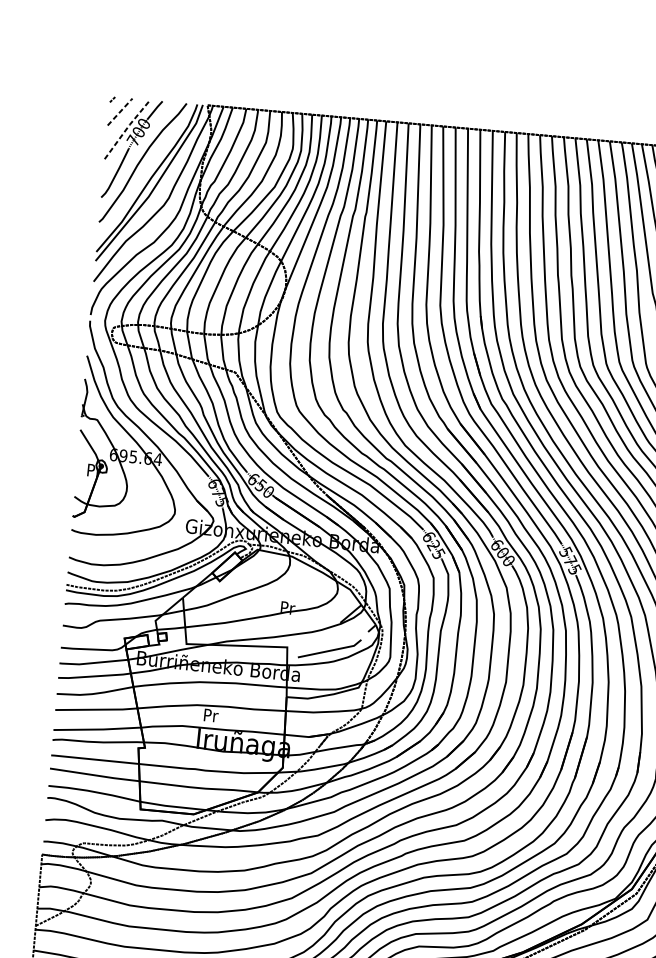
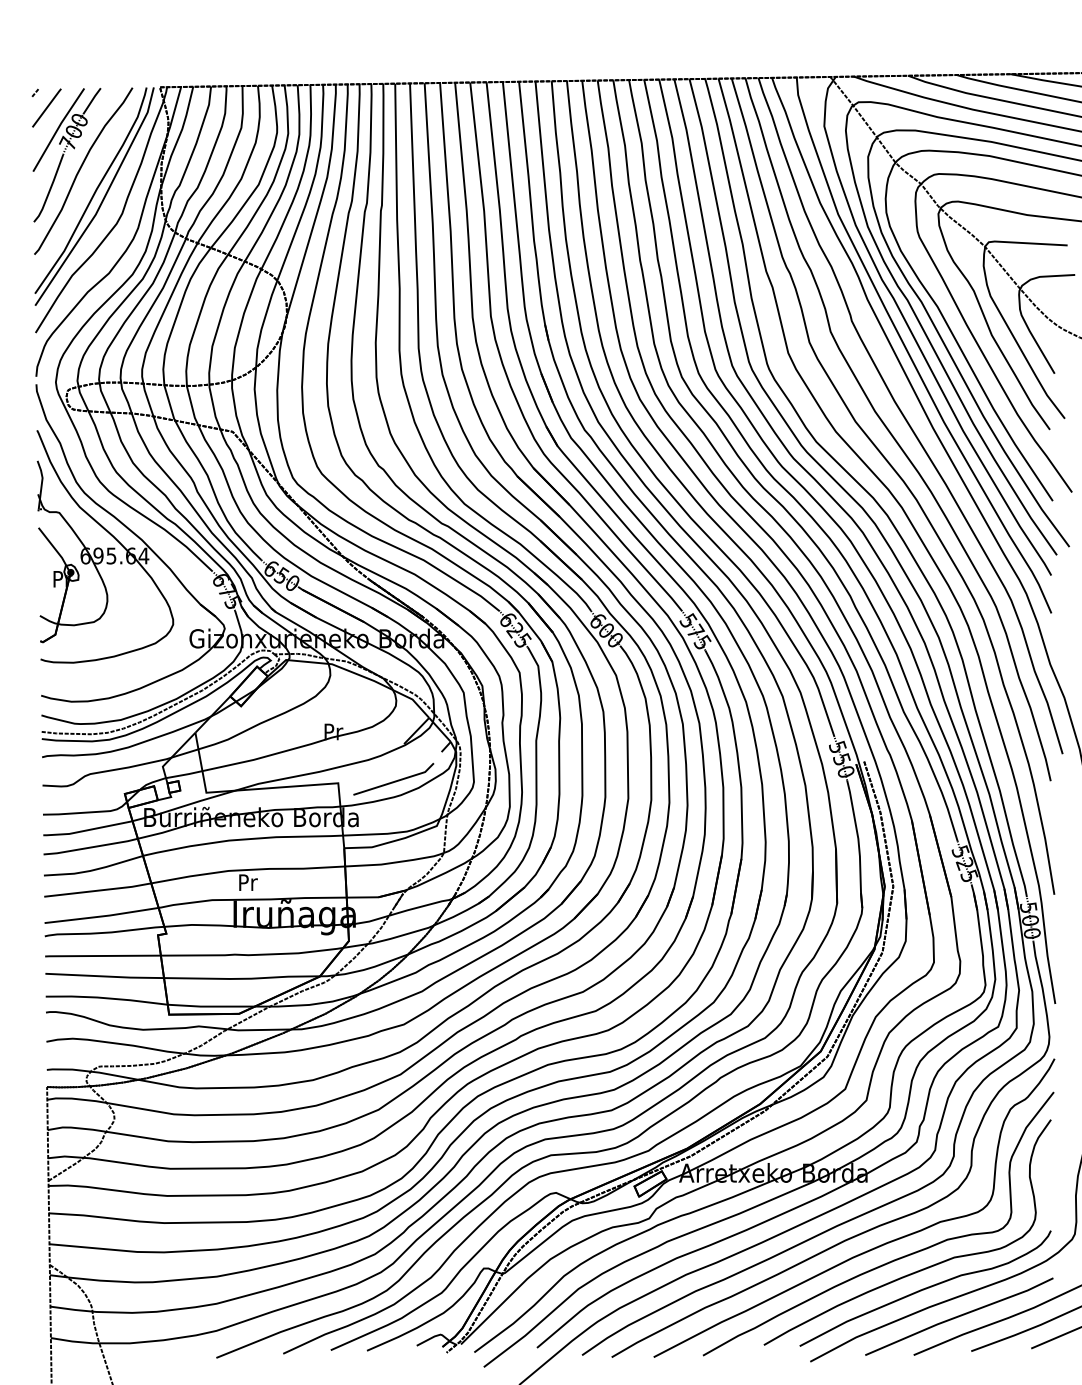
line: (120, 111) -> (47, 107), dashed -> solid
line: (126, 129) -> (57, 129), dashed -> solid

